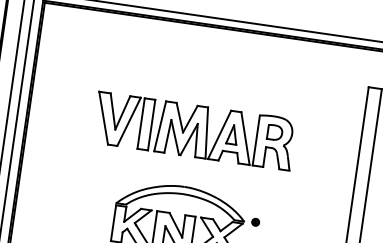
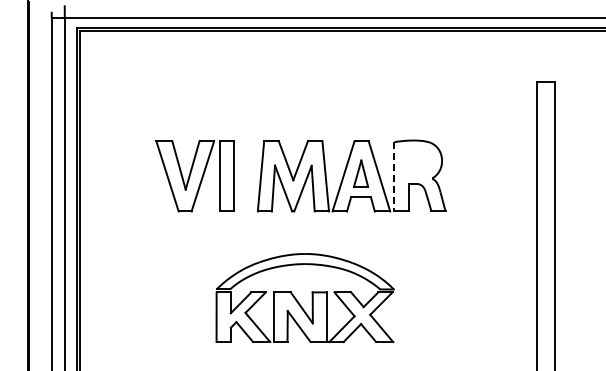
part: (123, 121) -> (194, 176), moved
part: (275, 132) -> (418, 162), removed
line: (256, 140) -> (394, 176), solid -> dashed
part: (255, 221) -> (409, 287), removed

